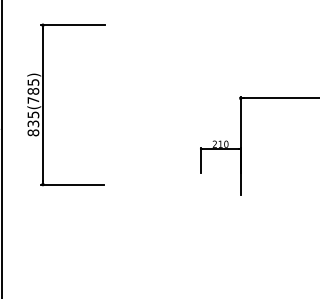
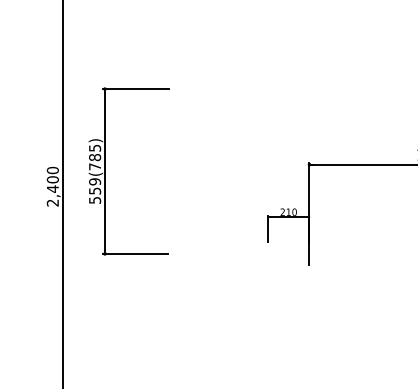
text: (33, 123) -> (95, 190), 835(785) -> 559(785)

